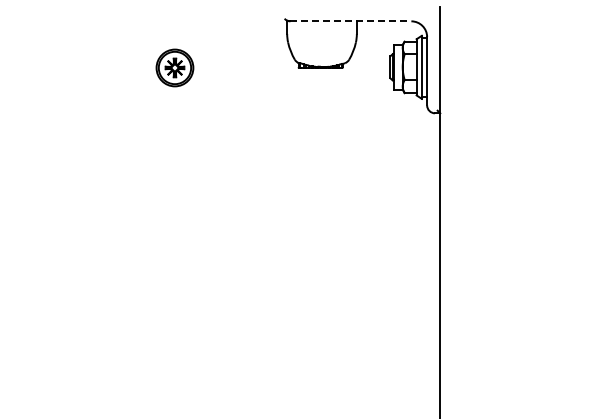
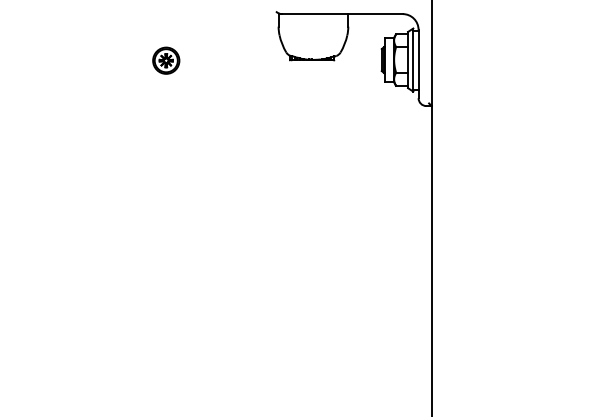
line: (351, 21) -> (342, 14), dashed -> solid
part: (174, 67) -> (165, 60), size x0.71

